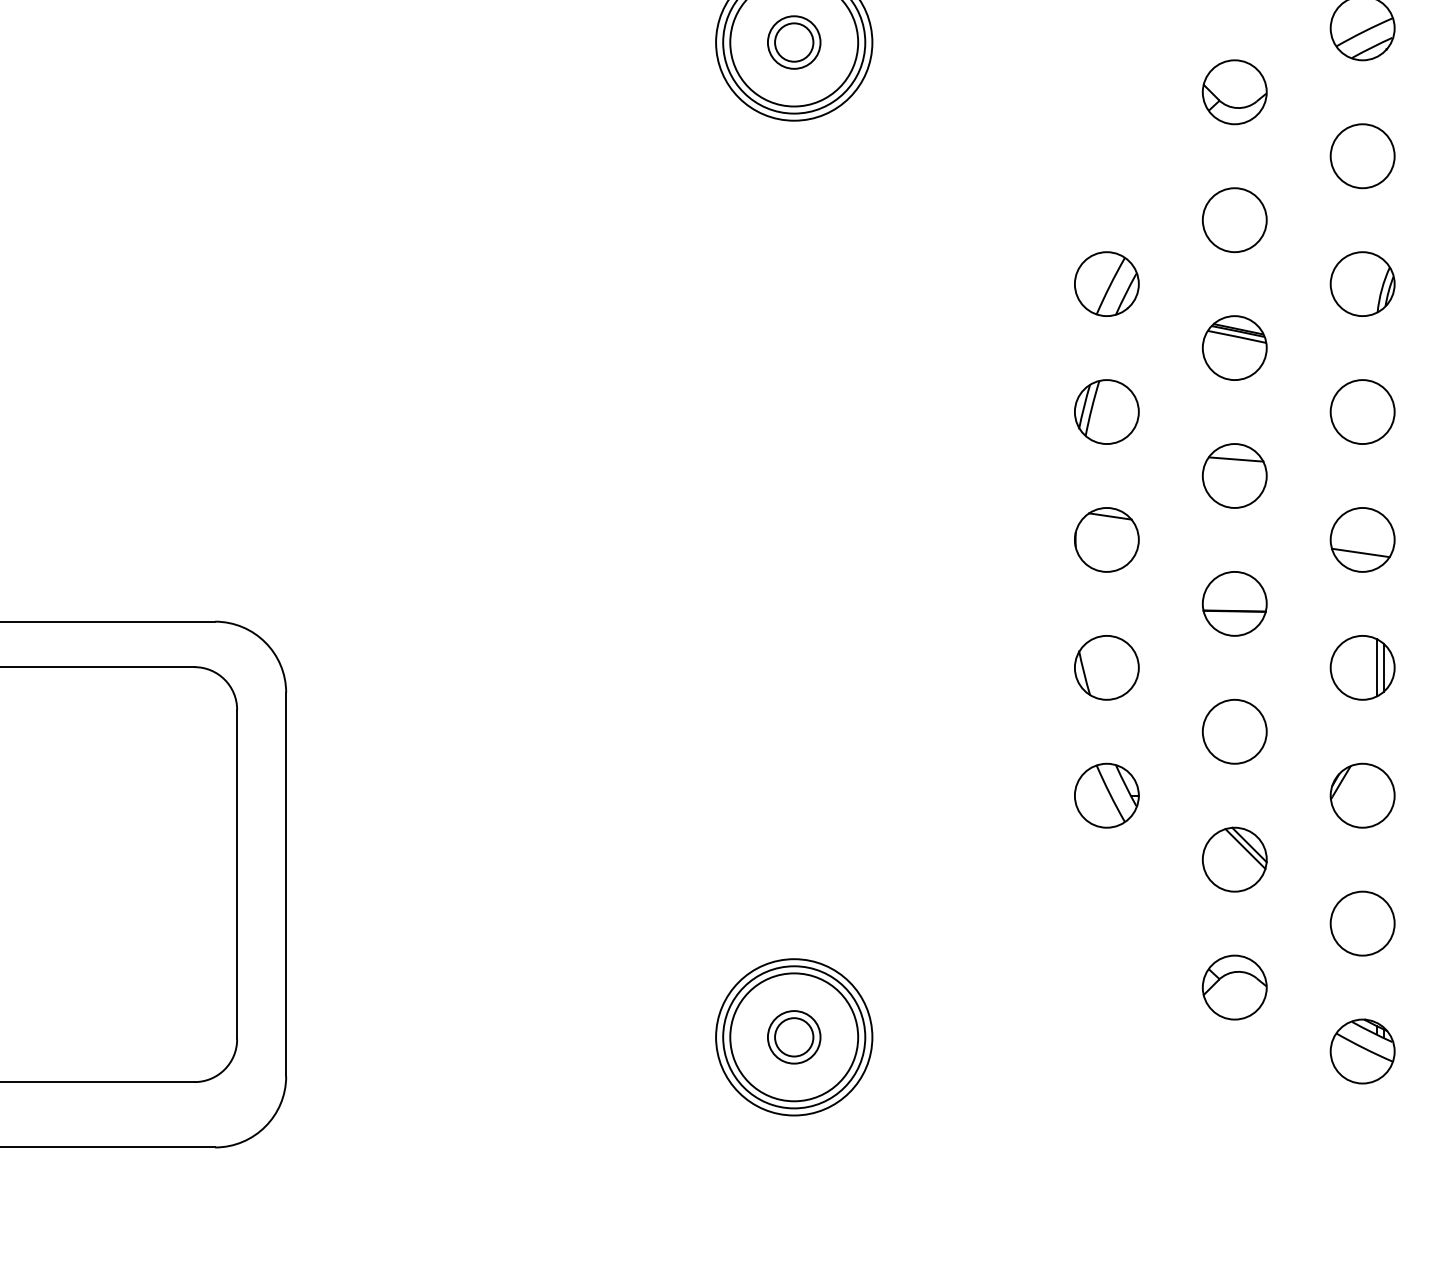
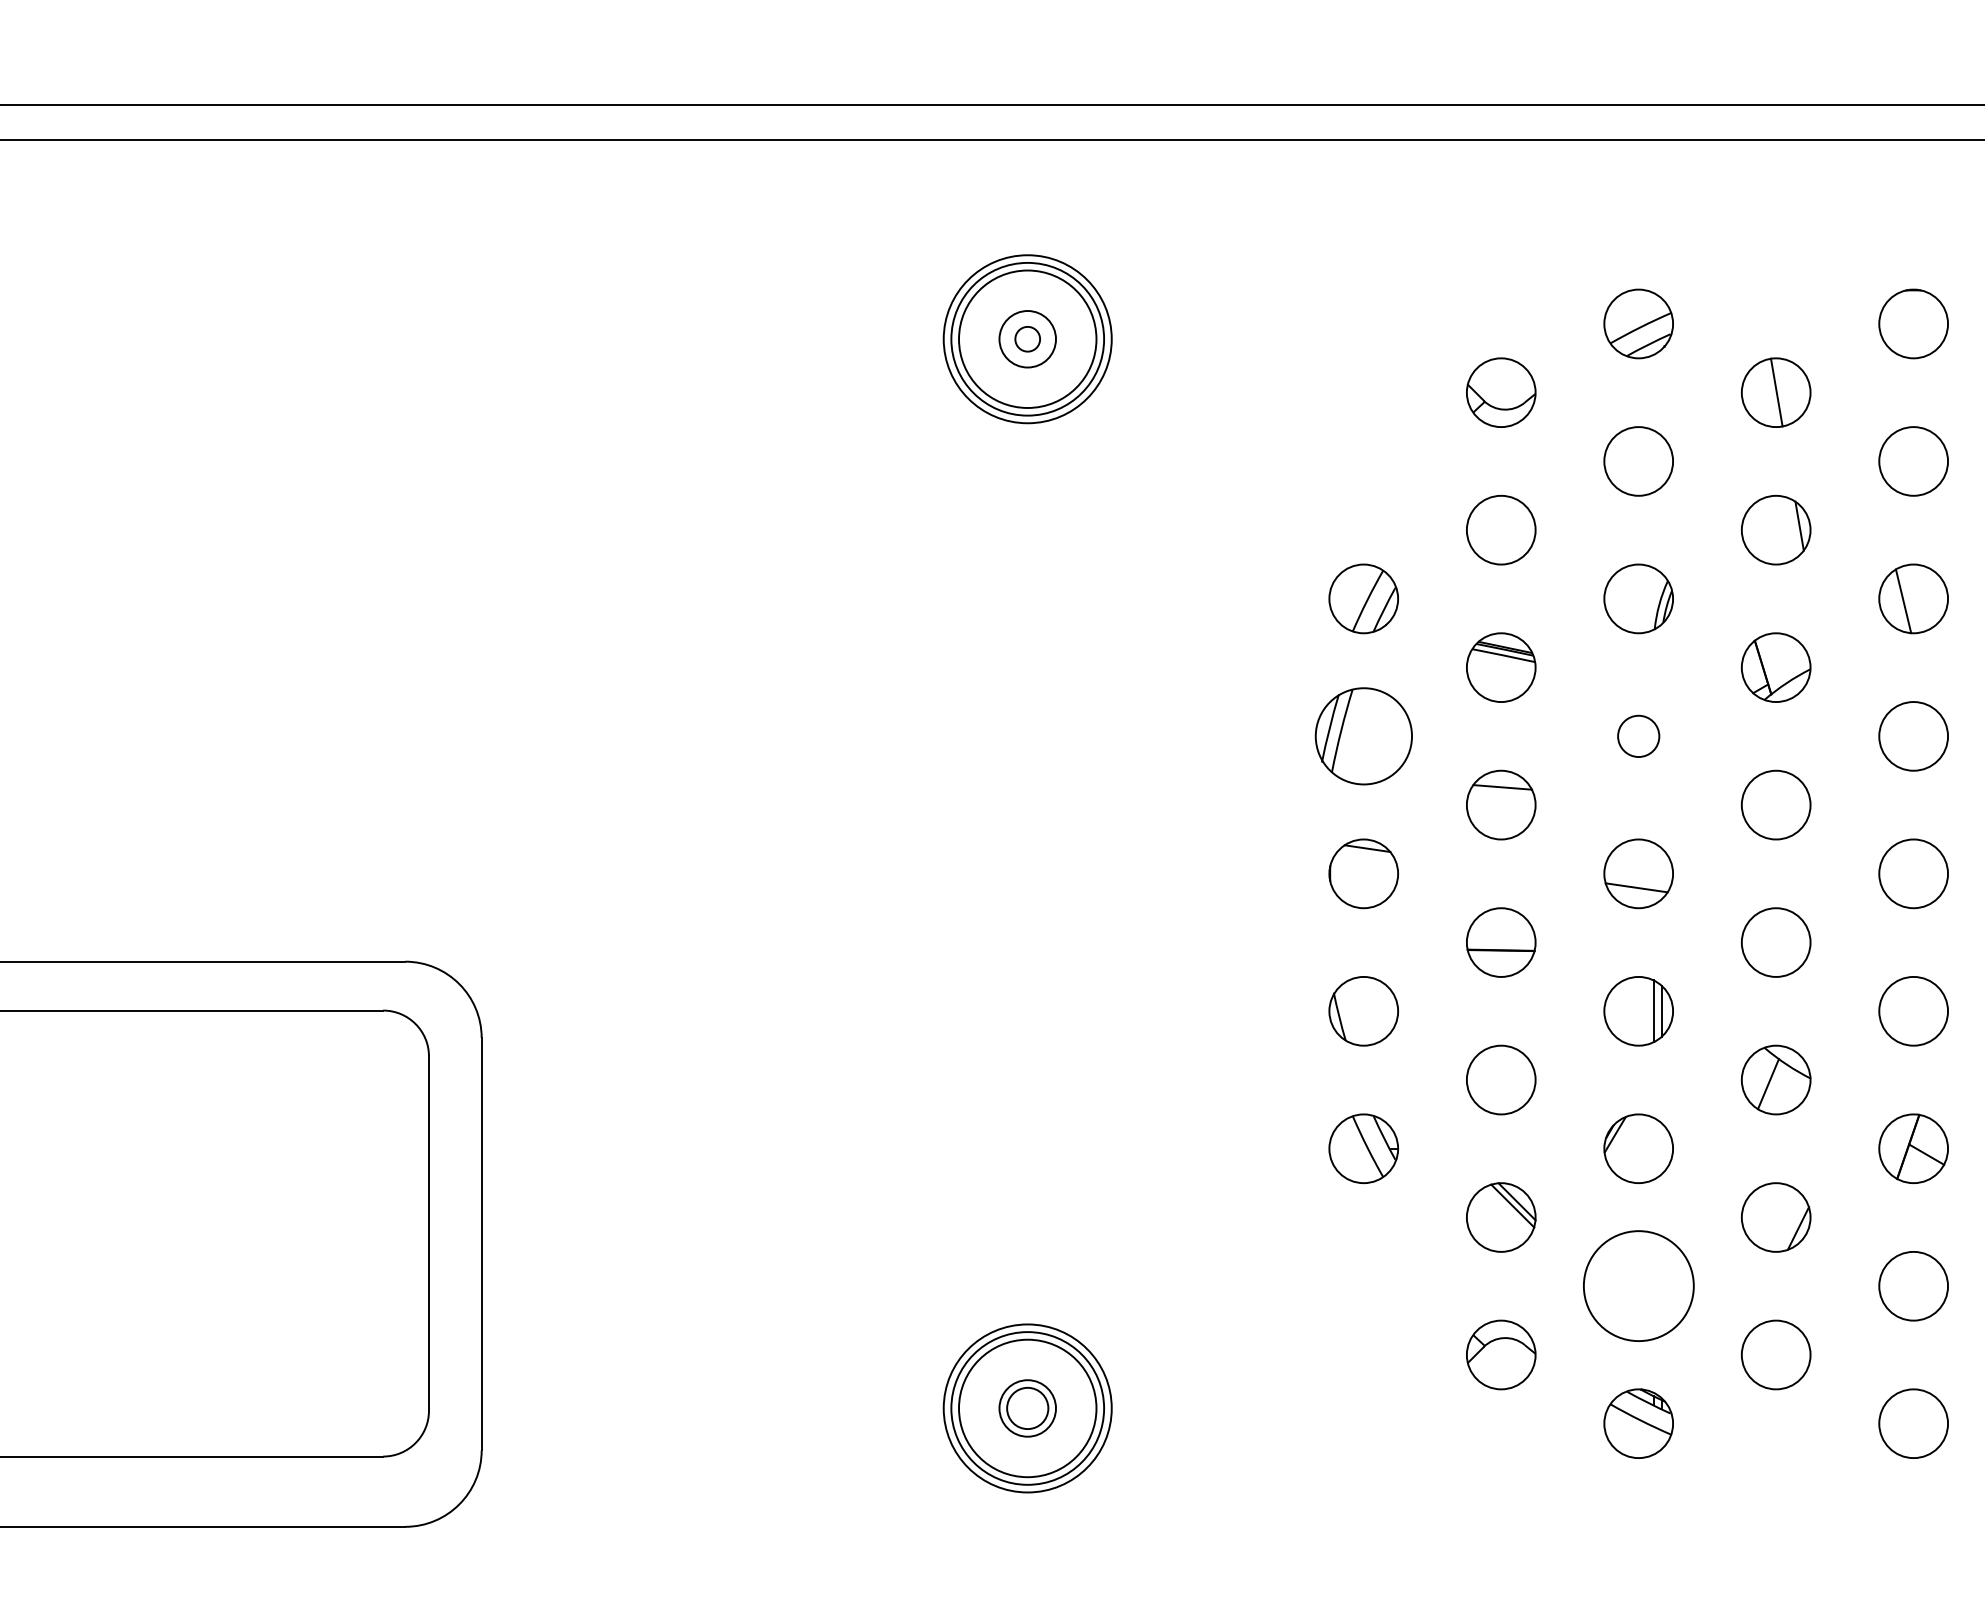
circle: (794, 41) -> (1027, 338), size x0.6
part: (1106, 412) -> (1363, 736), size x1.4
circle: (1362, 412) -> (1638, 736), size x0.6
circle: (1362, 923) -> (1638, 1286), size x1.6

